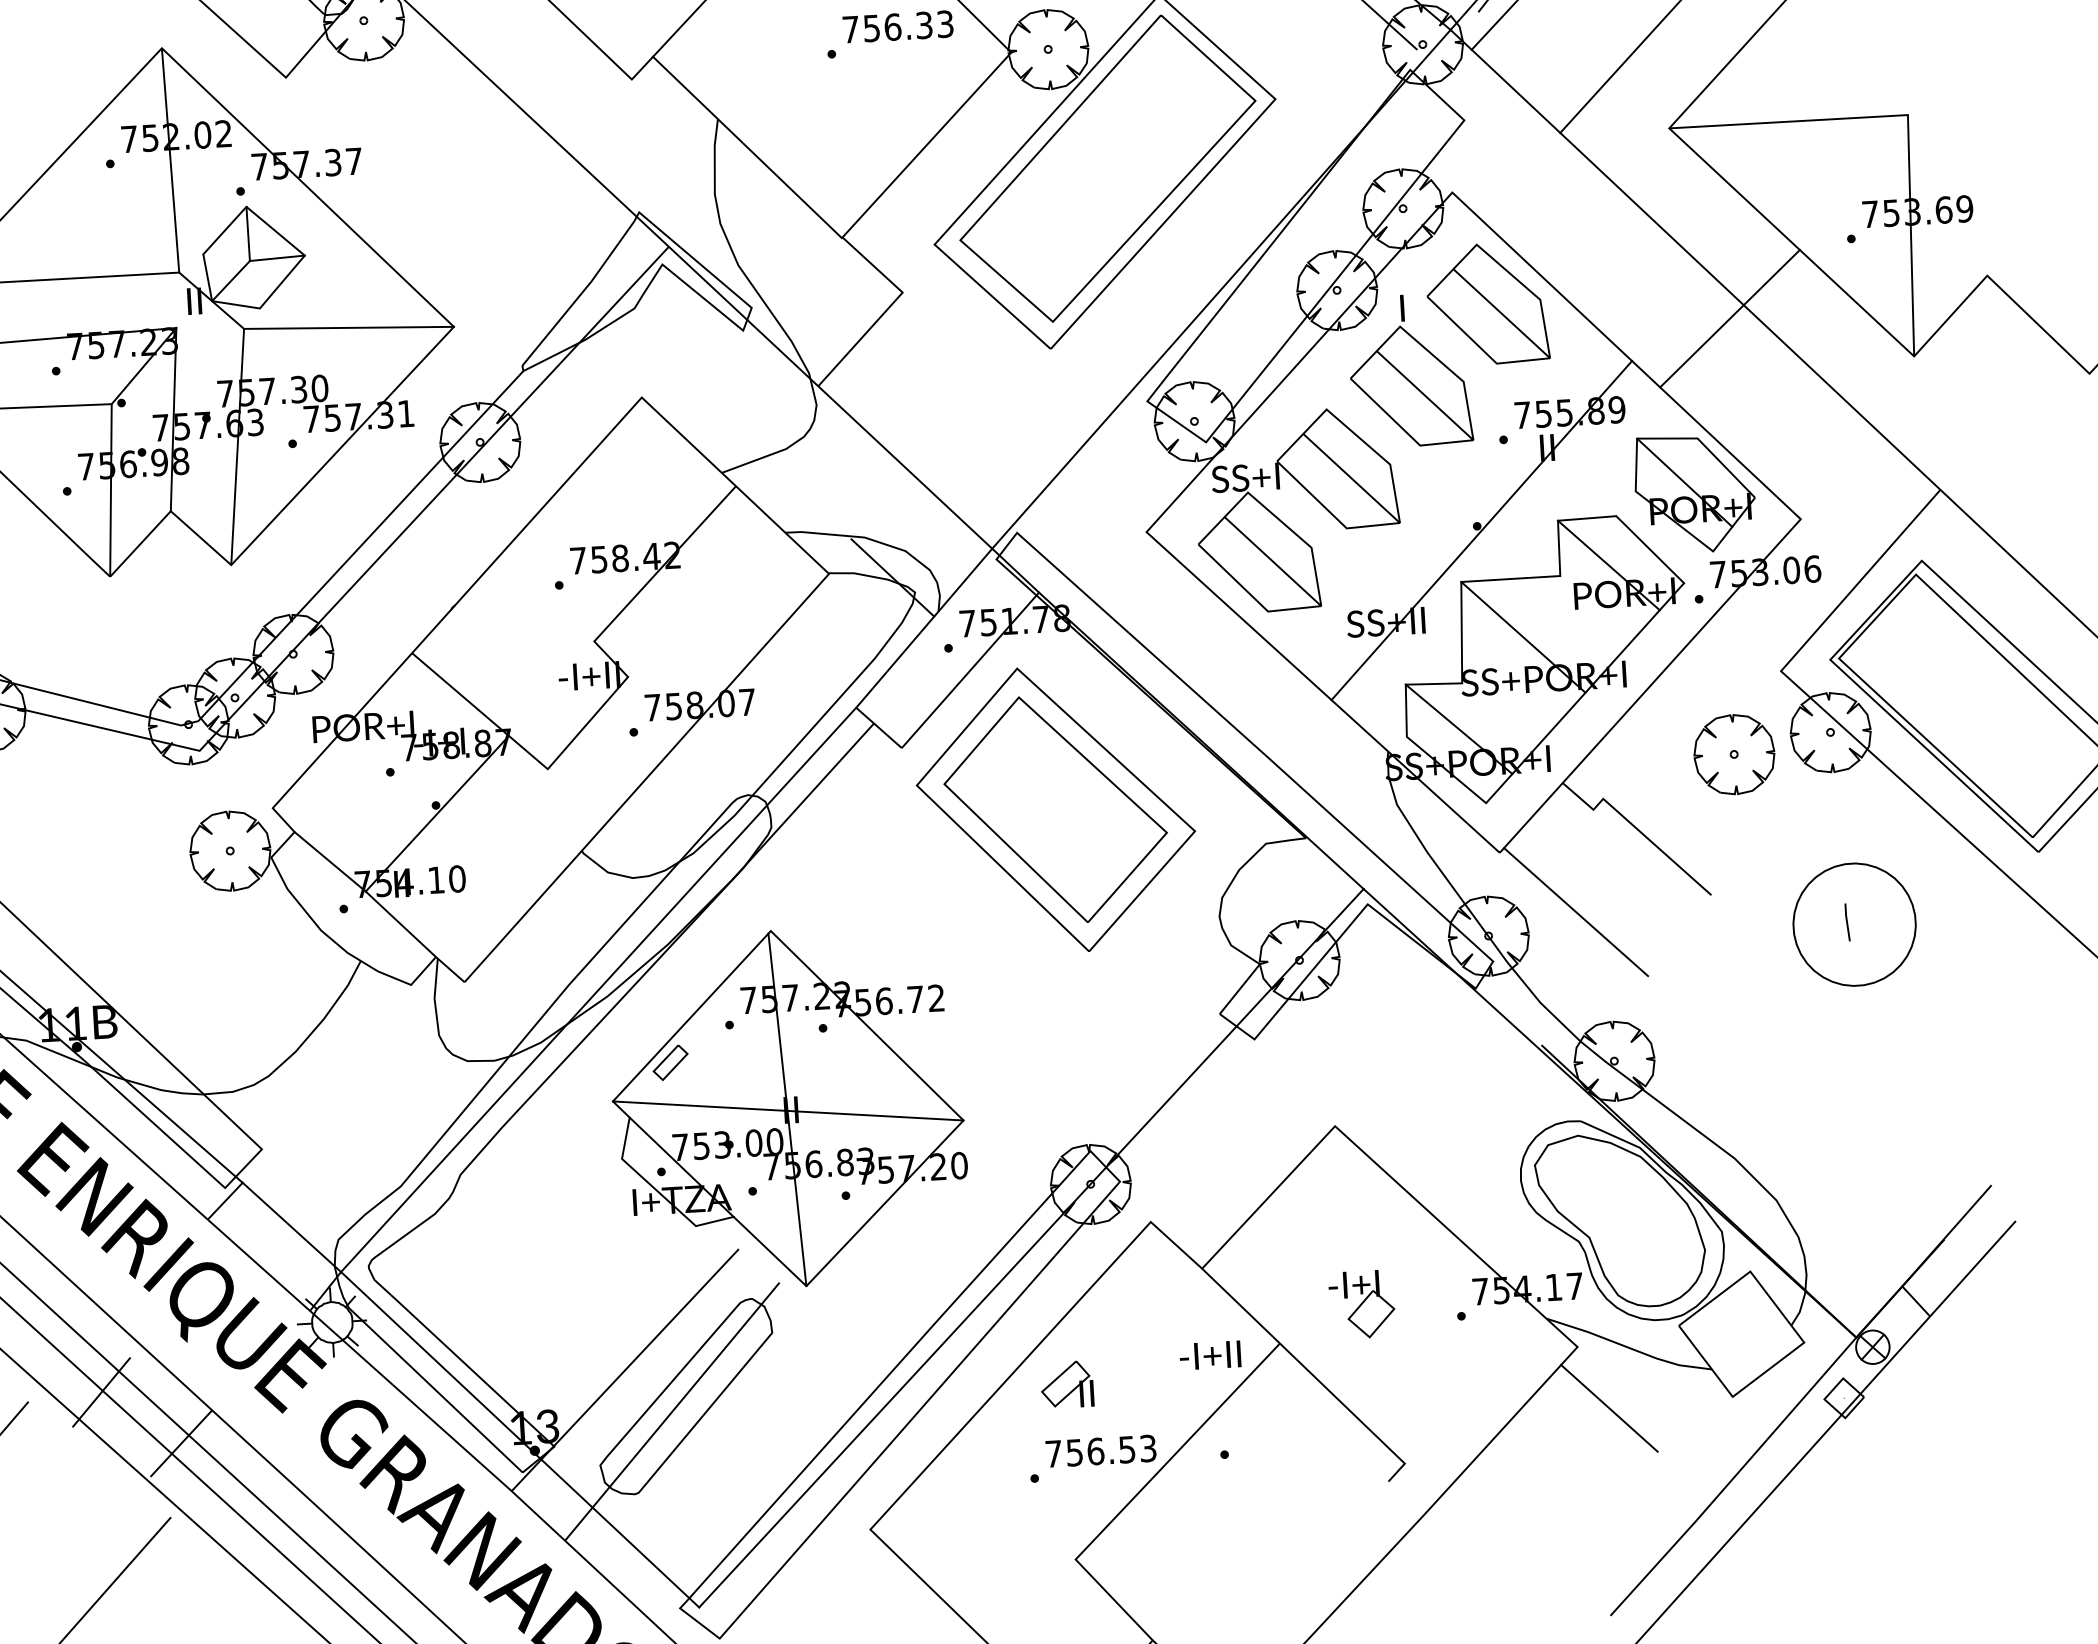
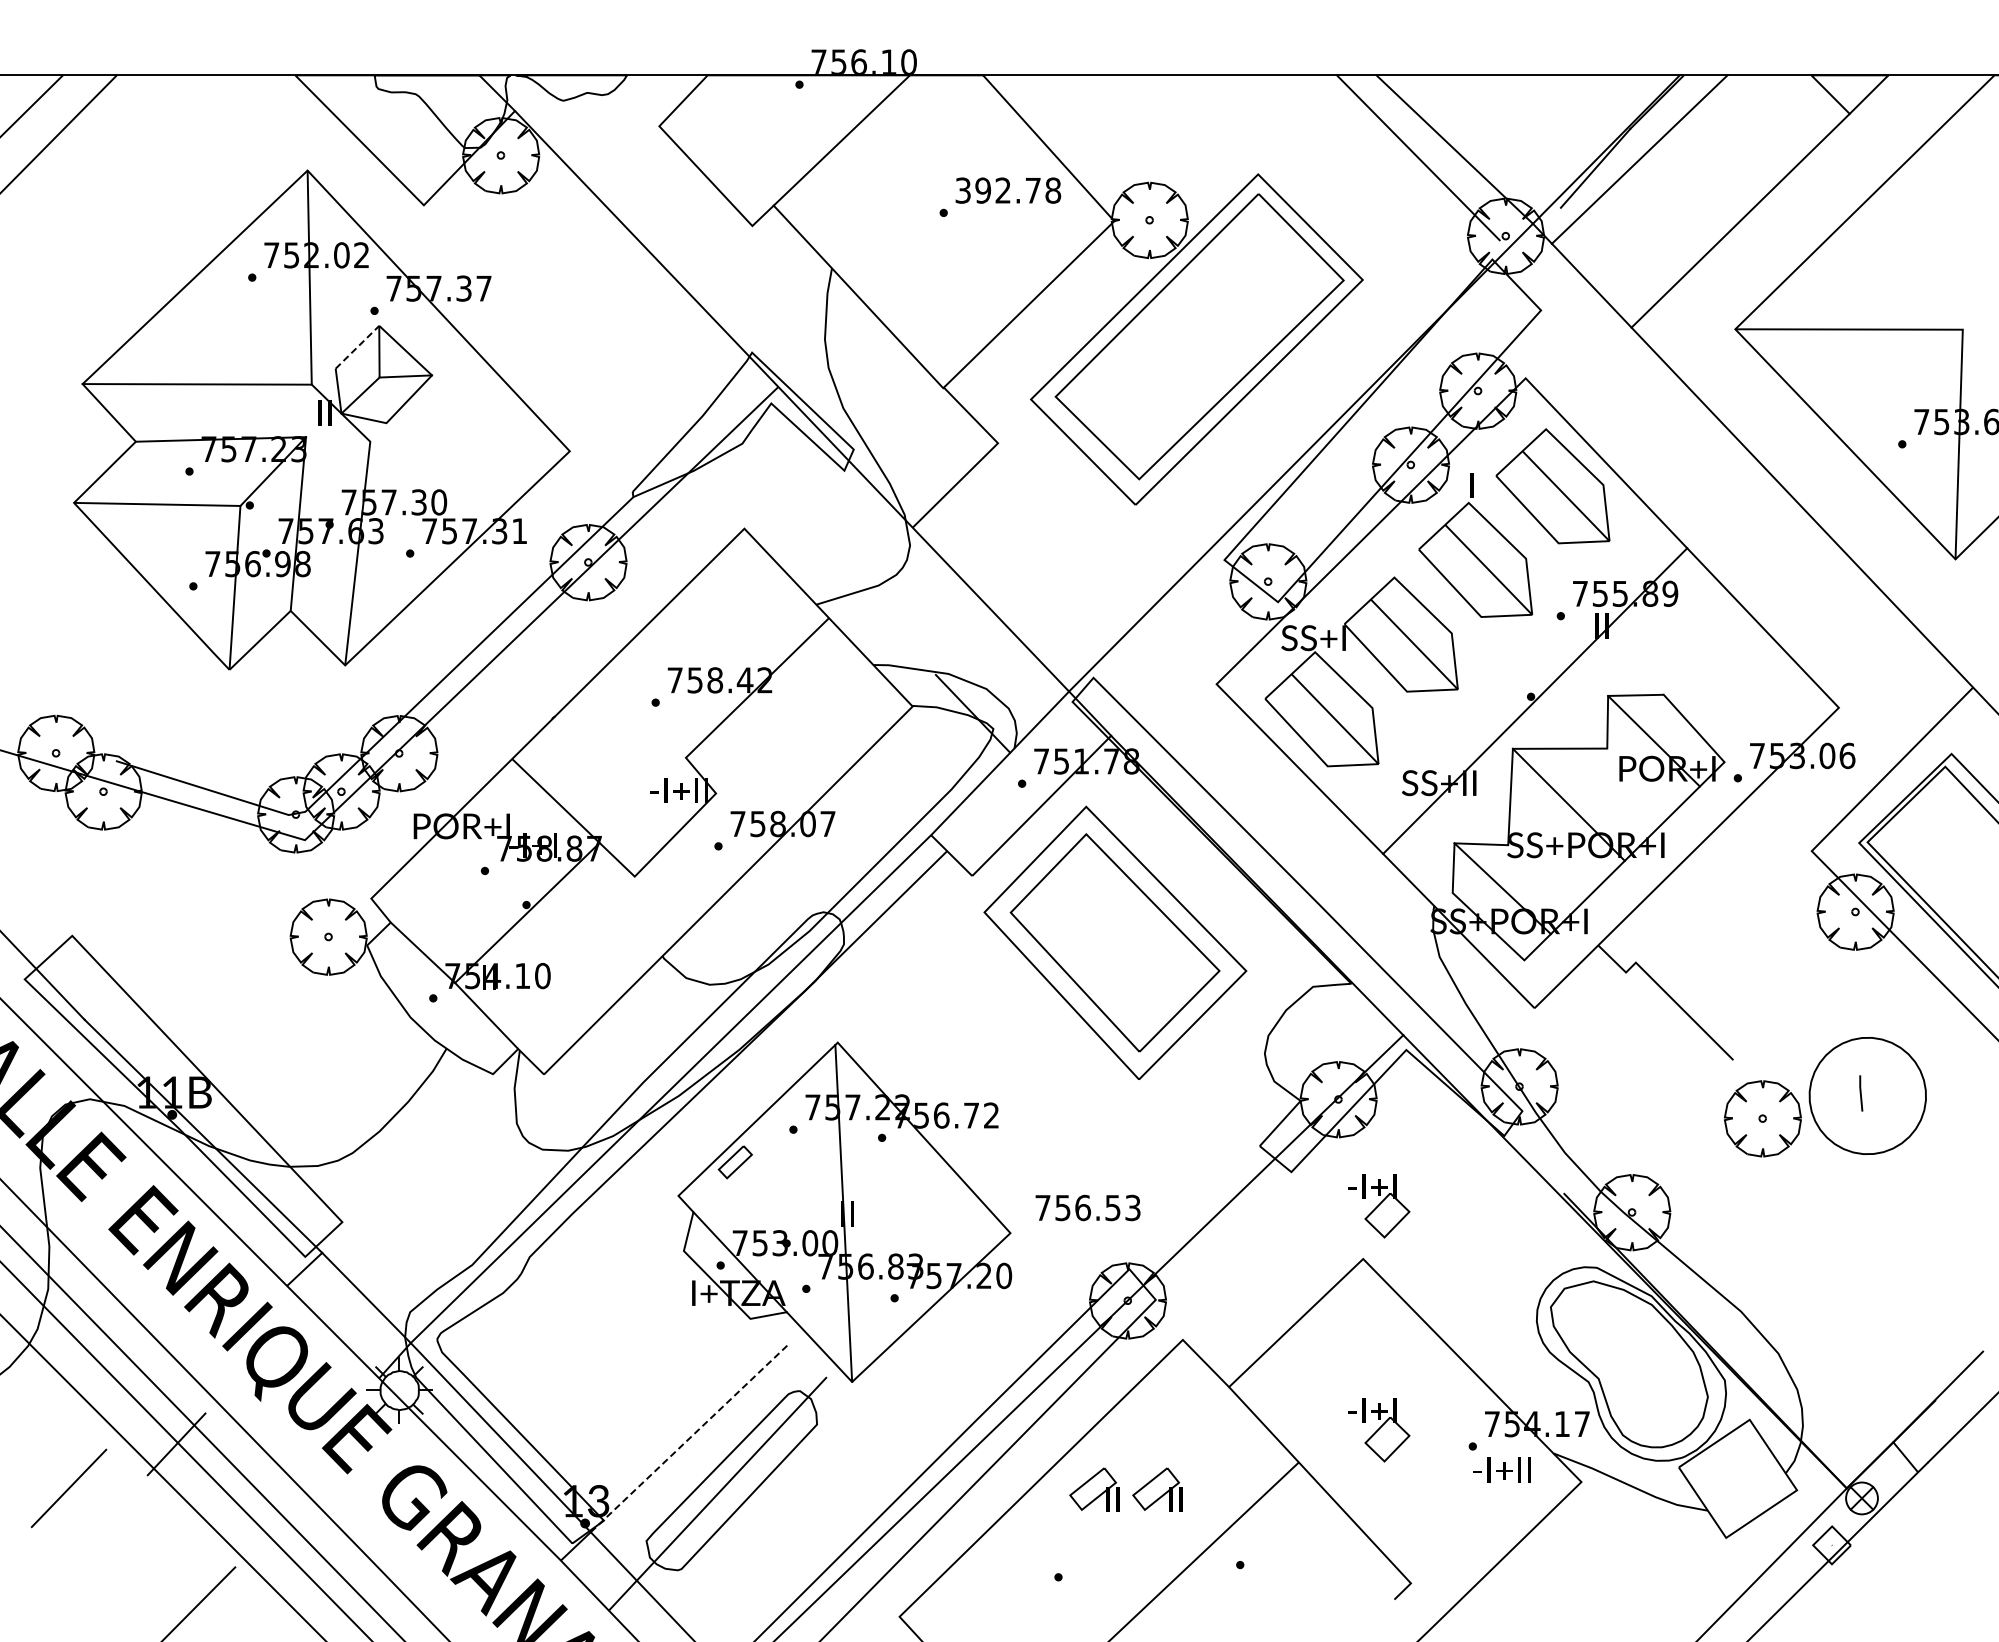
text: (898, 26) -> (1008, 190), 756.33 -> 392.78
line: (224, 230) -> (357, 347), solid -> dashed
line: (1729, 317) -> (1782, 512), removed
line: (348, 327) -> (469, 446), removed
part: (1694, 493) -> (1739, 677), removed
part: (1733, 754) -> (1762, 1118), moved
line: (1575, 911) -> (1603, 1068), removed
part: (1349, 1070) -> (1379, 1206), added
line: (788, 1110) -> (844, 1214), removed
line: (640, 1354) -> (690, 1437), solid -> dashed
text: (1209, 1355) -> (1501, 1469), moved
part: (1133, 1380) -> (1157, 1489), added
line: (1608, 1407) -> (1607, 1541), removed
line: (175, 1449) -> (243, 1502), removed
text: (1100, 1450) -> (1087, 1207), moved

